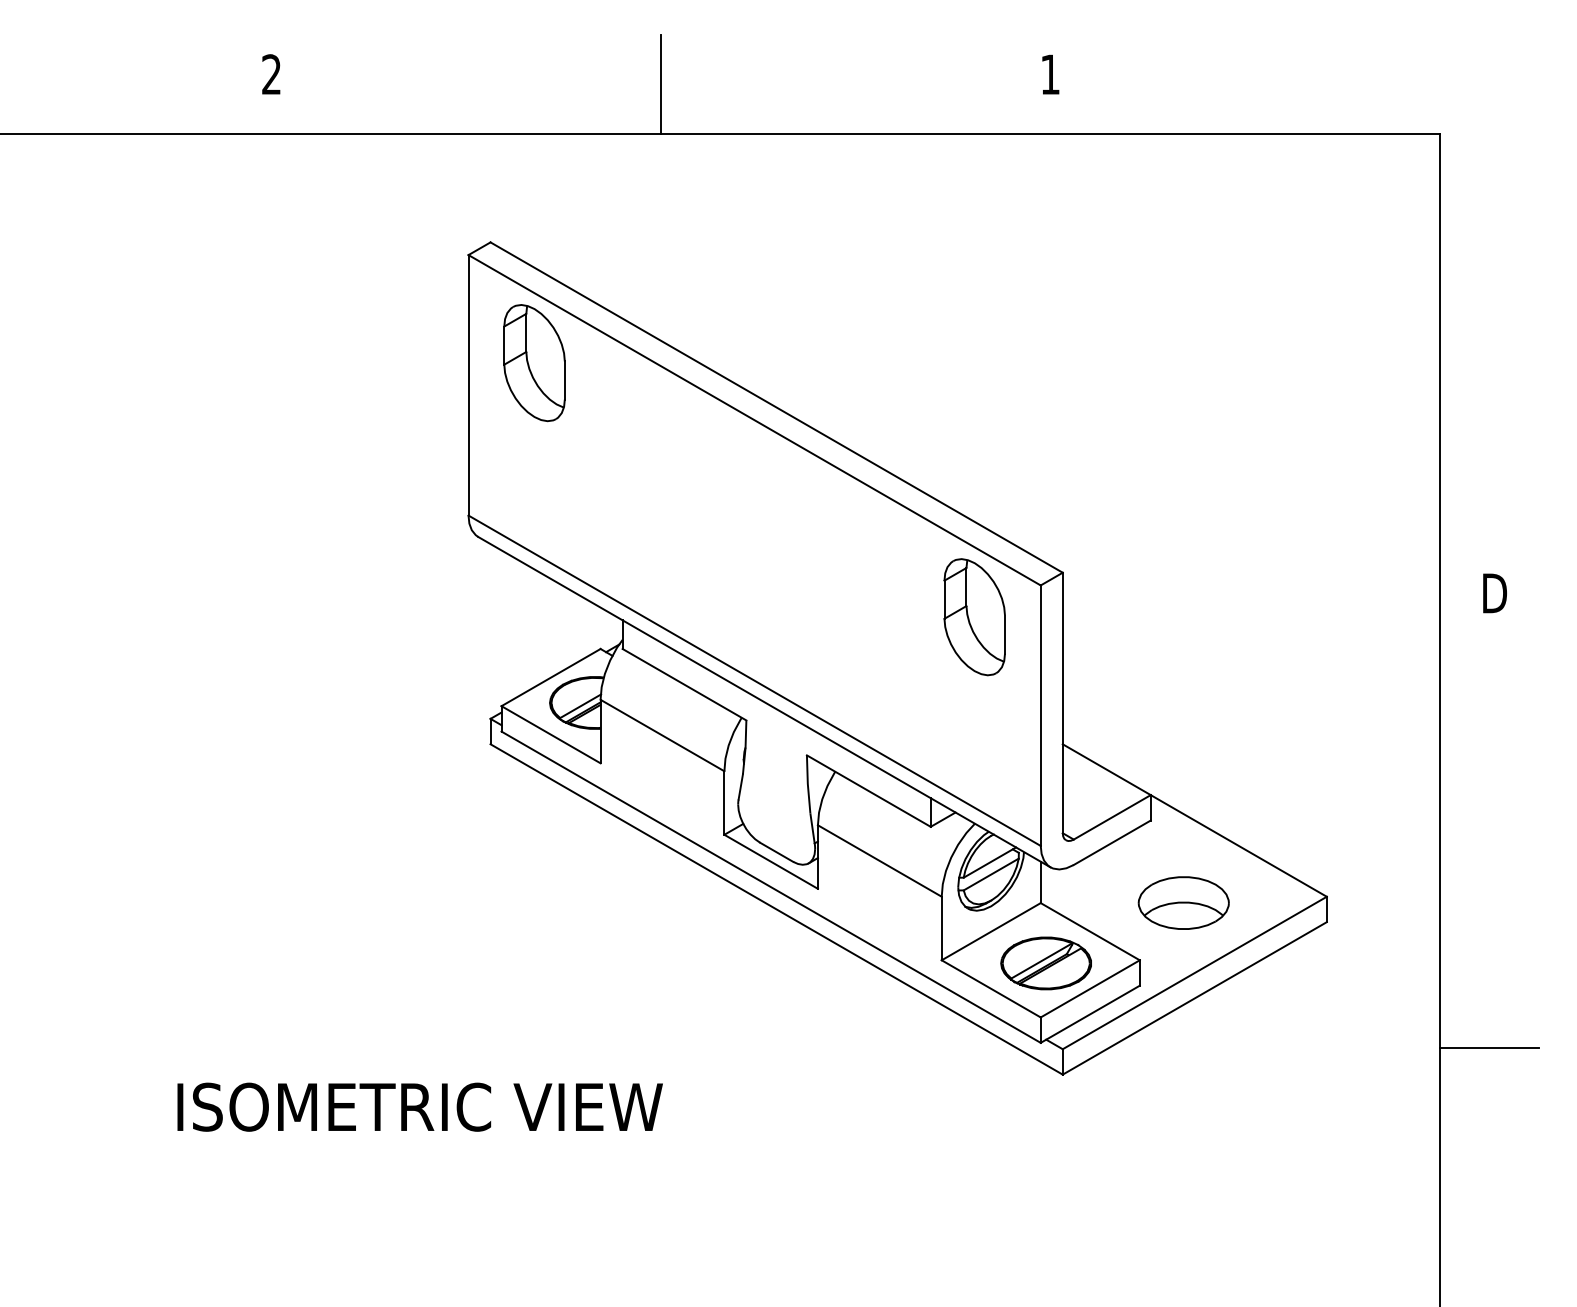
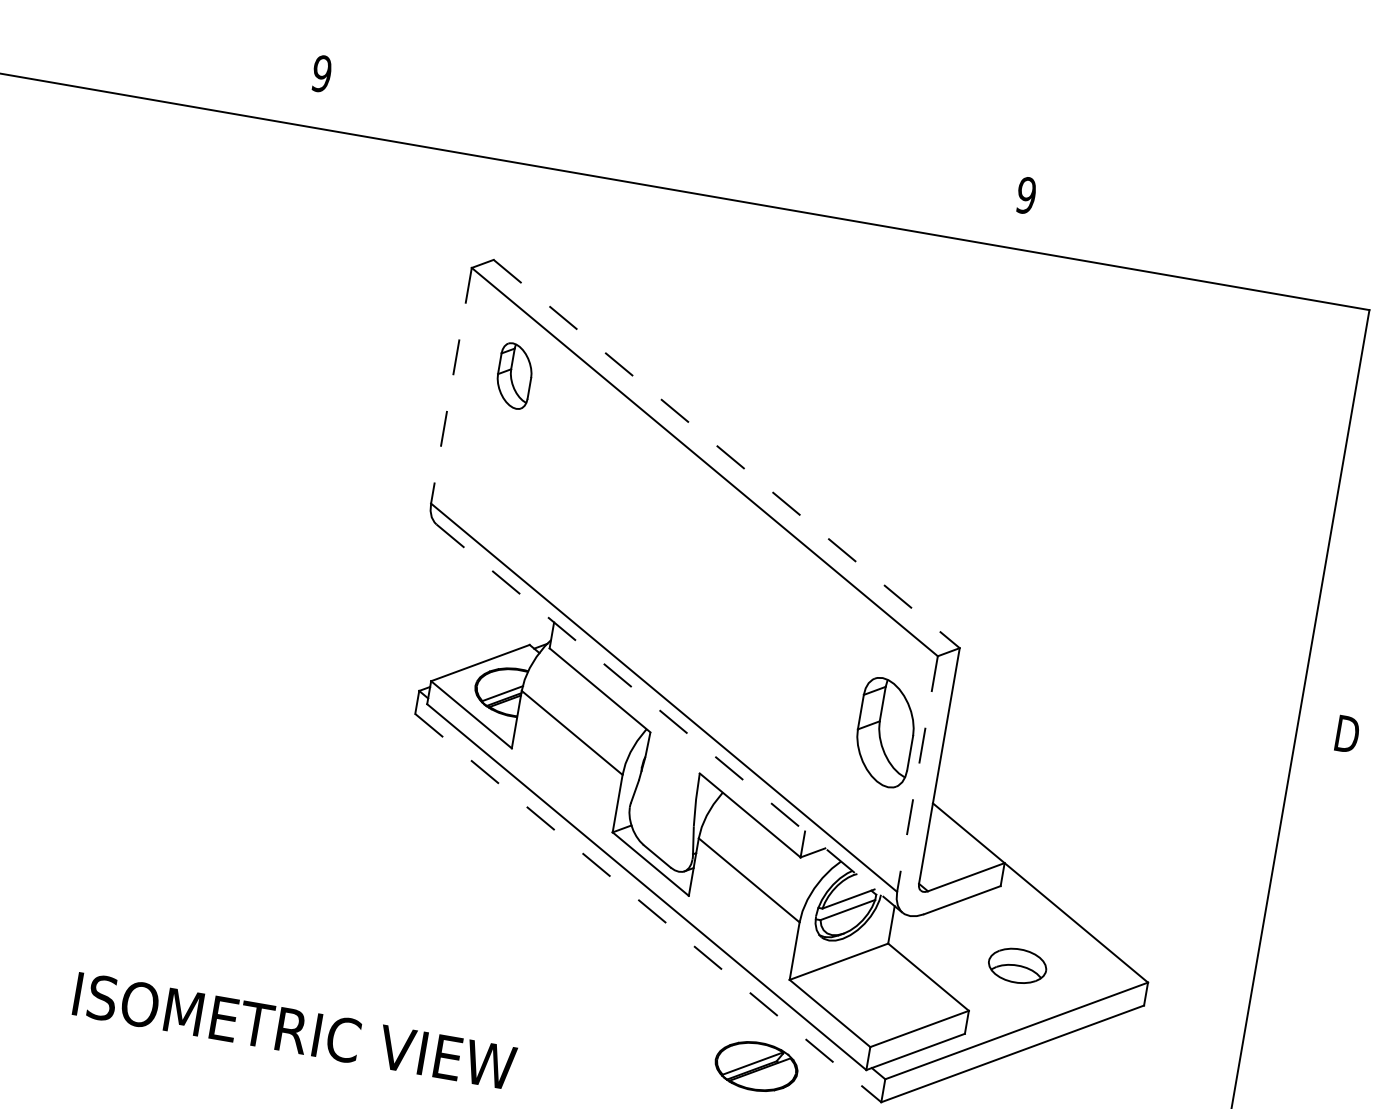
text: (271, 74) -> (321, 73), 2 -> 9
text: (1050, 74) -> (1026, 195), 1 -> 9
line: (661, 84) -> (673, 143), removed
part: (534, 363) -> (514, 376), size x0.6
line: (468, 385) -> (451, 385), solid -> dashed
line: (777, 407) -> (727, 454), solid -> dashed
part: (974, 617) -> (885, 732), moved
line: (764, 702) -> (669, 718), solid -> dashed
line: (1040, 716) -> (917, 774), solid -> dashed
part: (1183, 902) -> (1017, 965), size x0.7
line: (777, 909) -> (649, 908), solid -> dashed
part: (1045, 963) -> (755, 1066), moved

